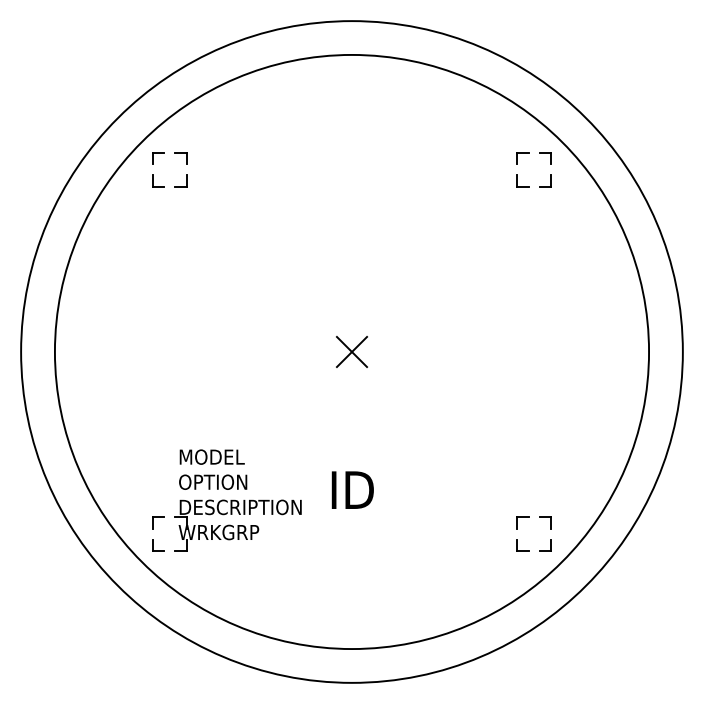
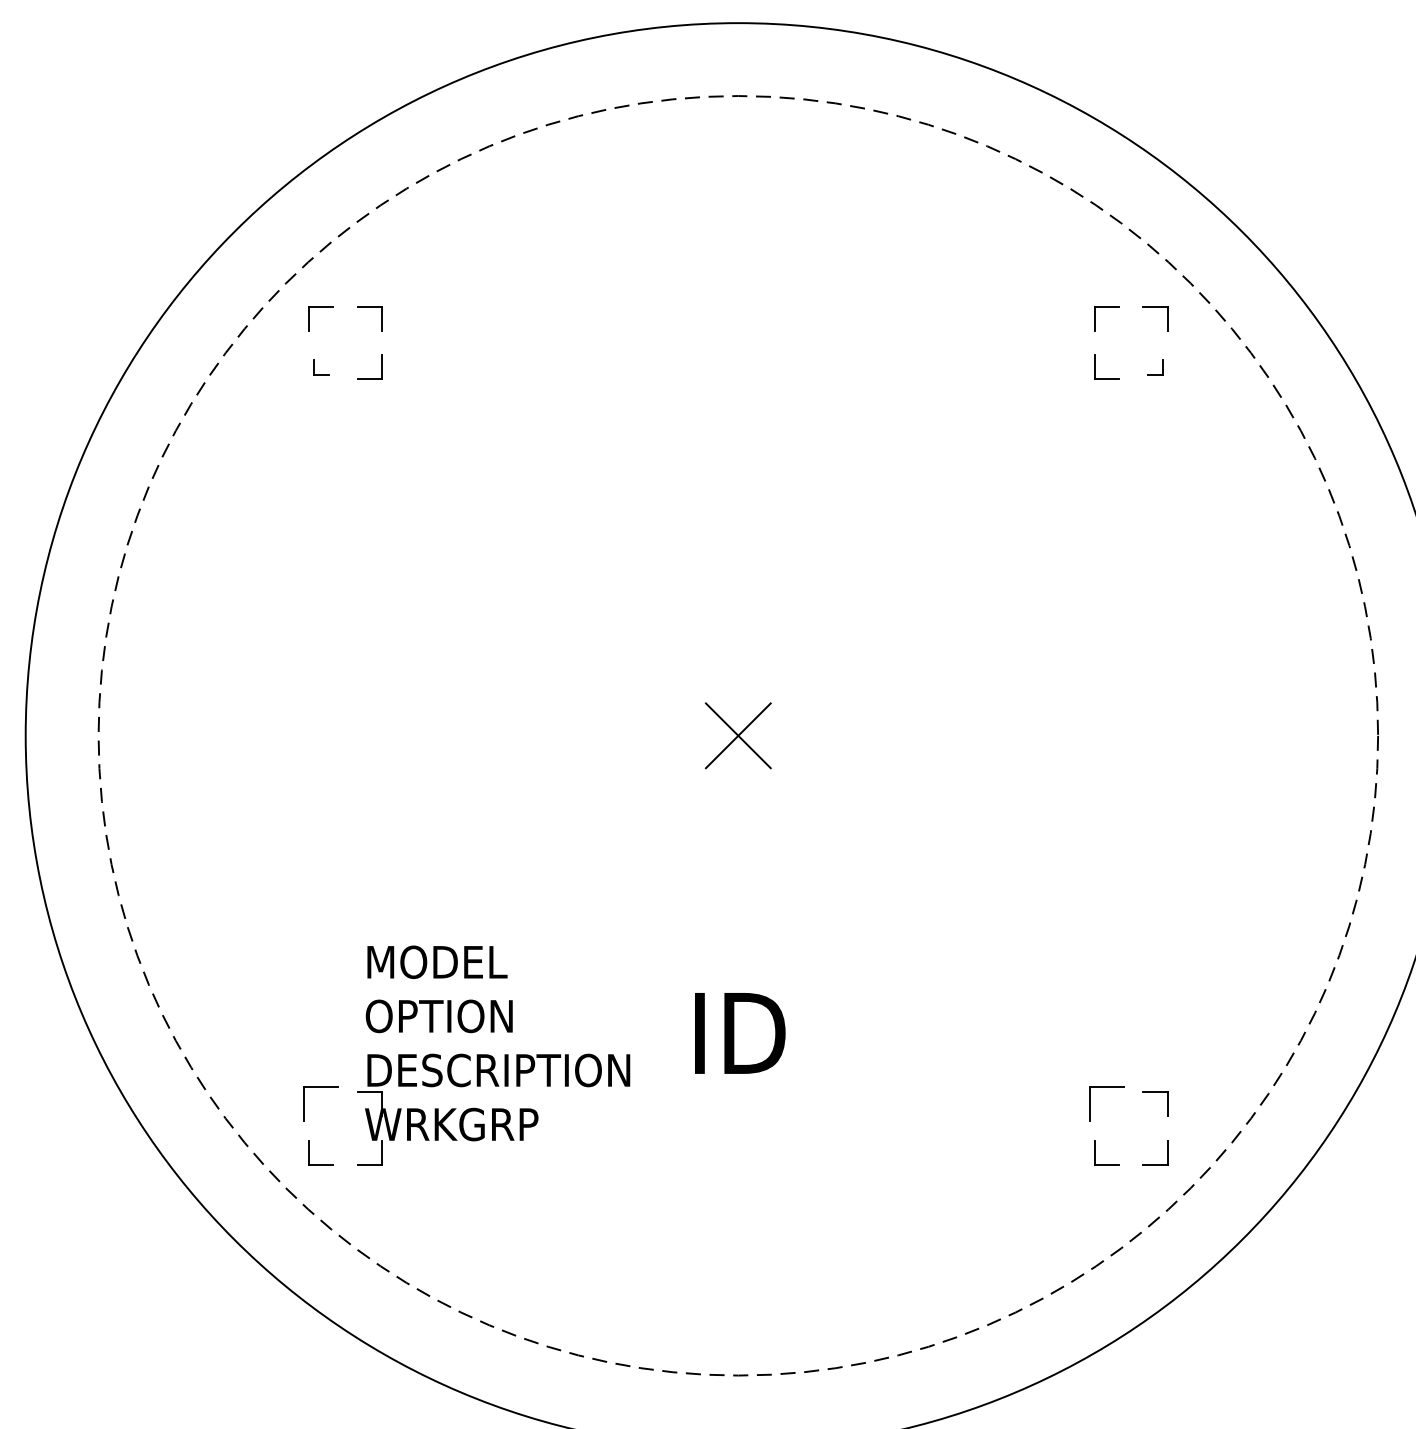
part: (158, 180) -> (321, 366), size x0.6
part: (545, 180) -> (1155, 366), size x0.6
circle: (351, 351) -> (737, 734), solid -> dashed
part: (158, 522) -> (321, 1103), size x1.4
part: (522, 522) -> (1105, 1103), size x1.4

